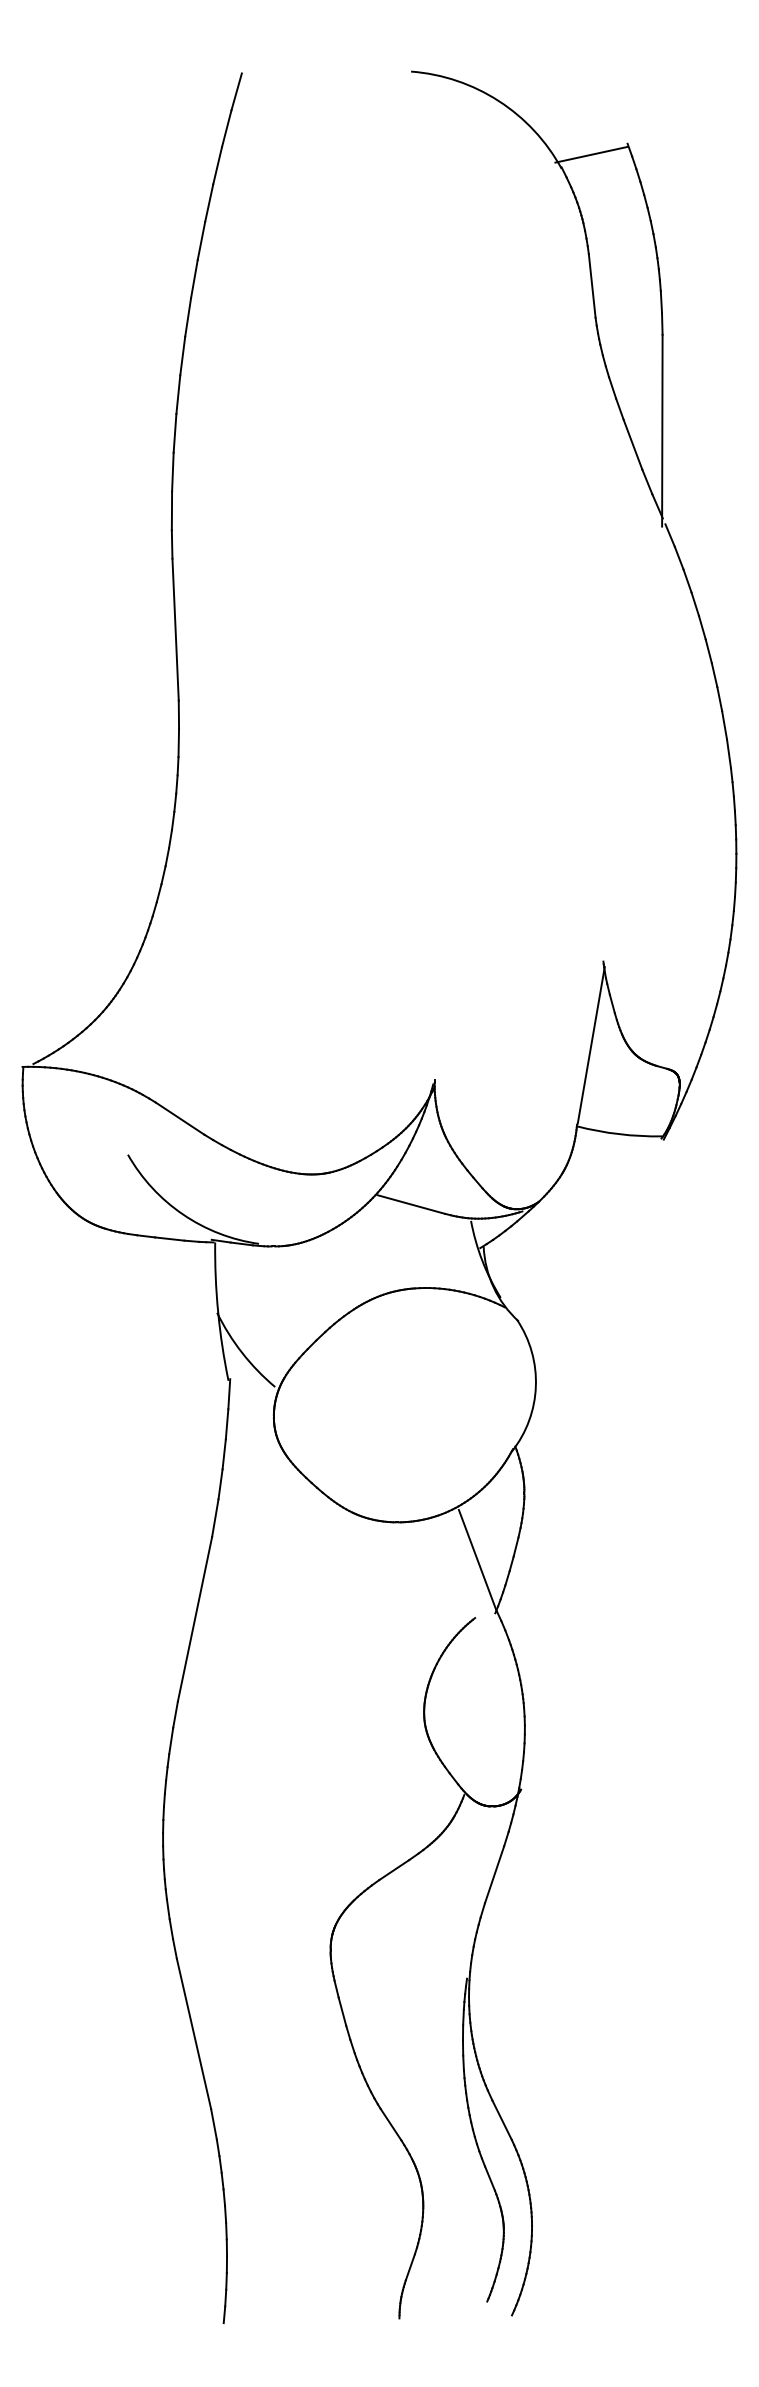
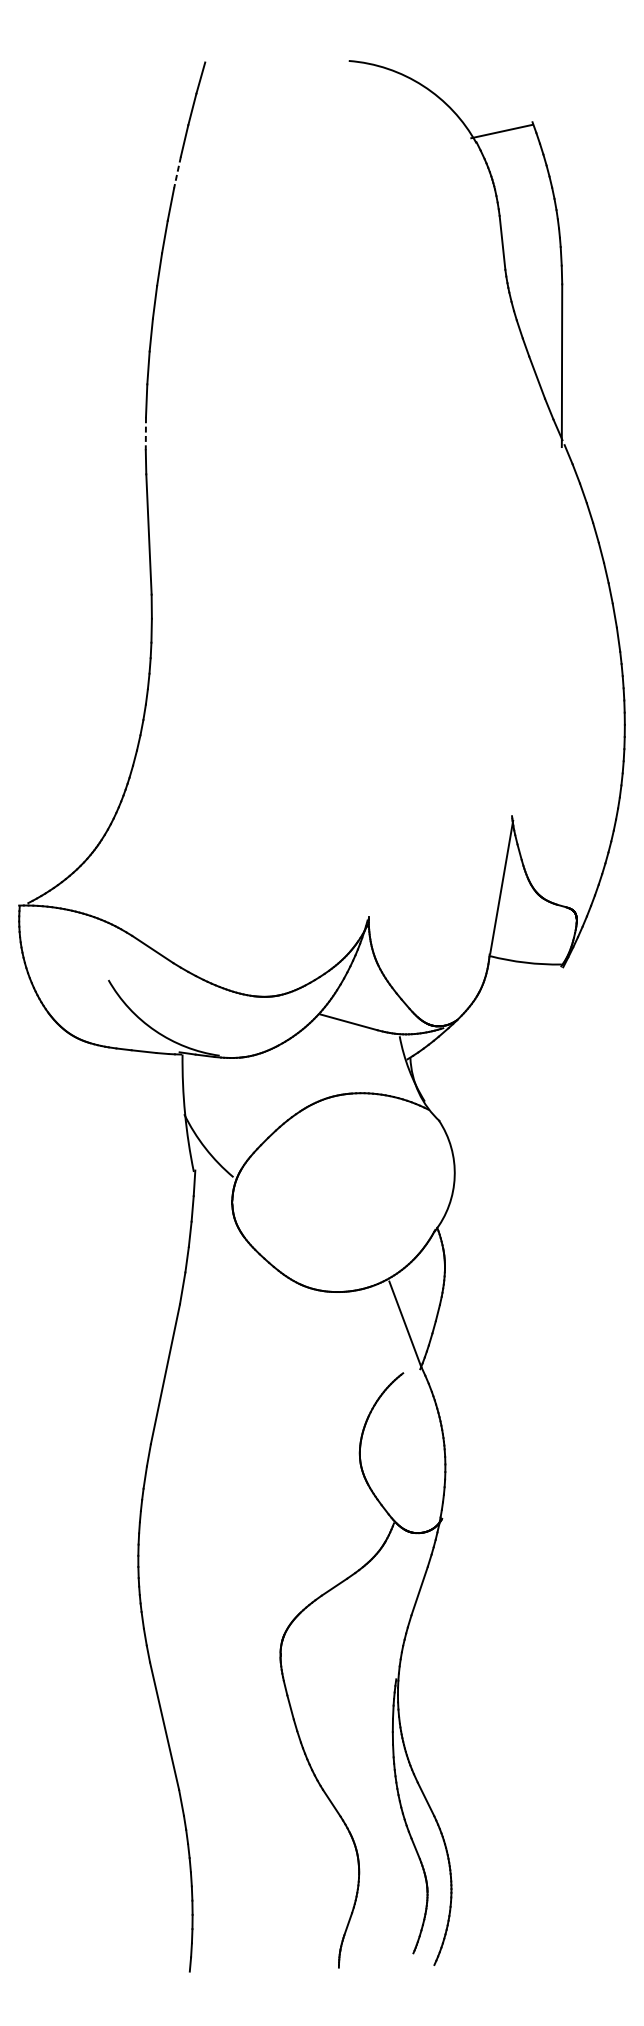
line: (209, 203) -> (177, 172), solid -> dashed
line: (171, 511) -> (145, 434), solid -> dashed

